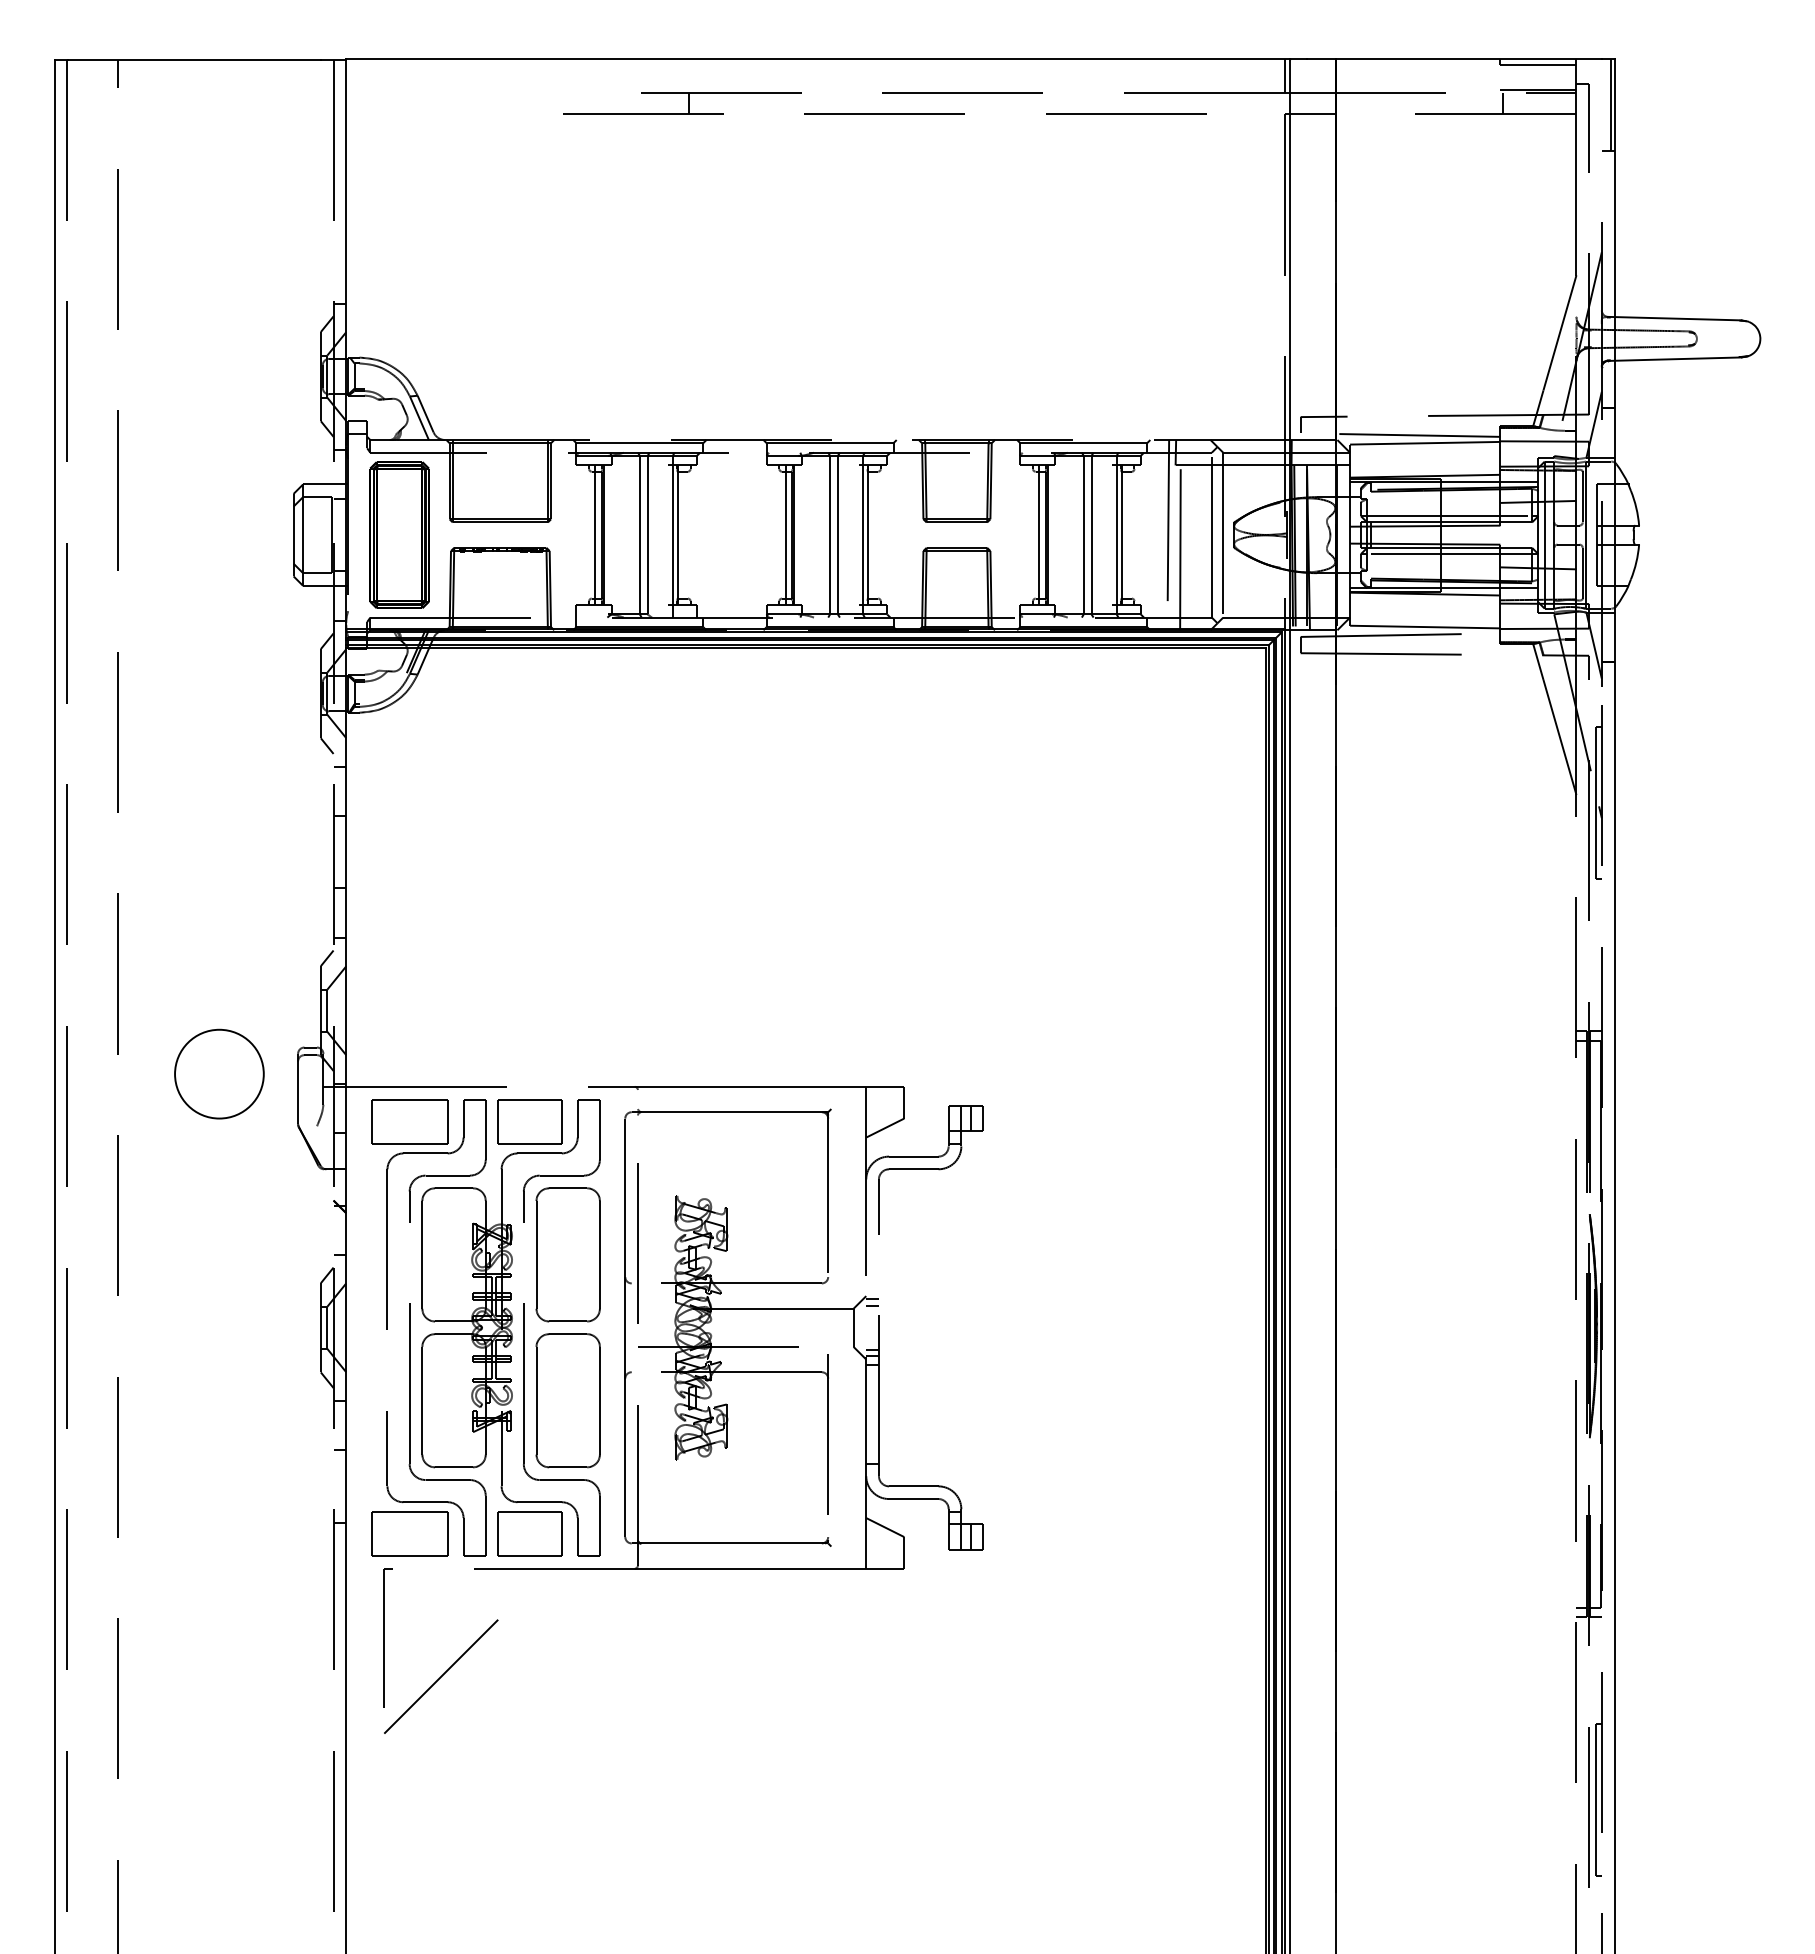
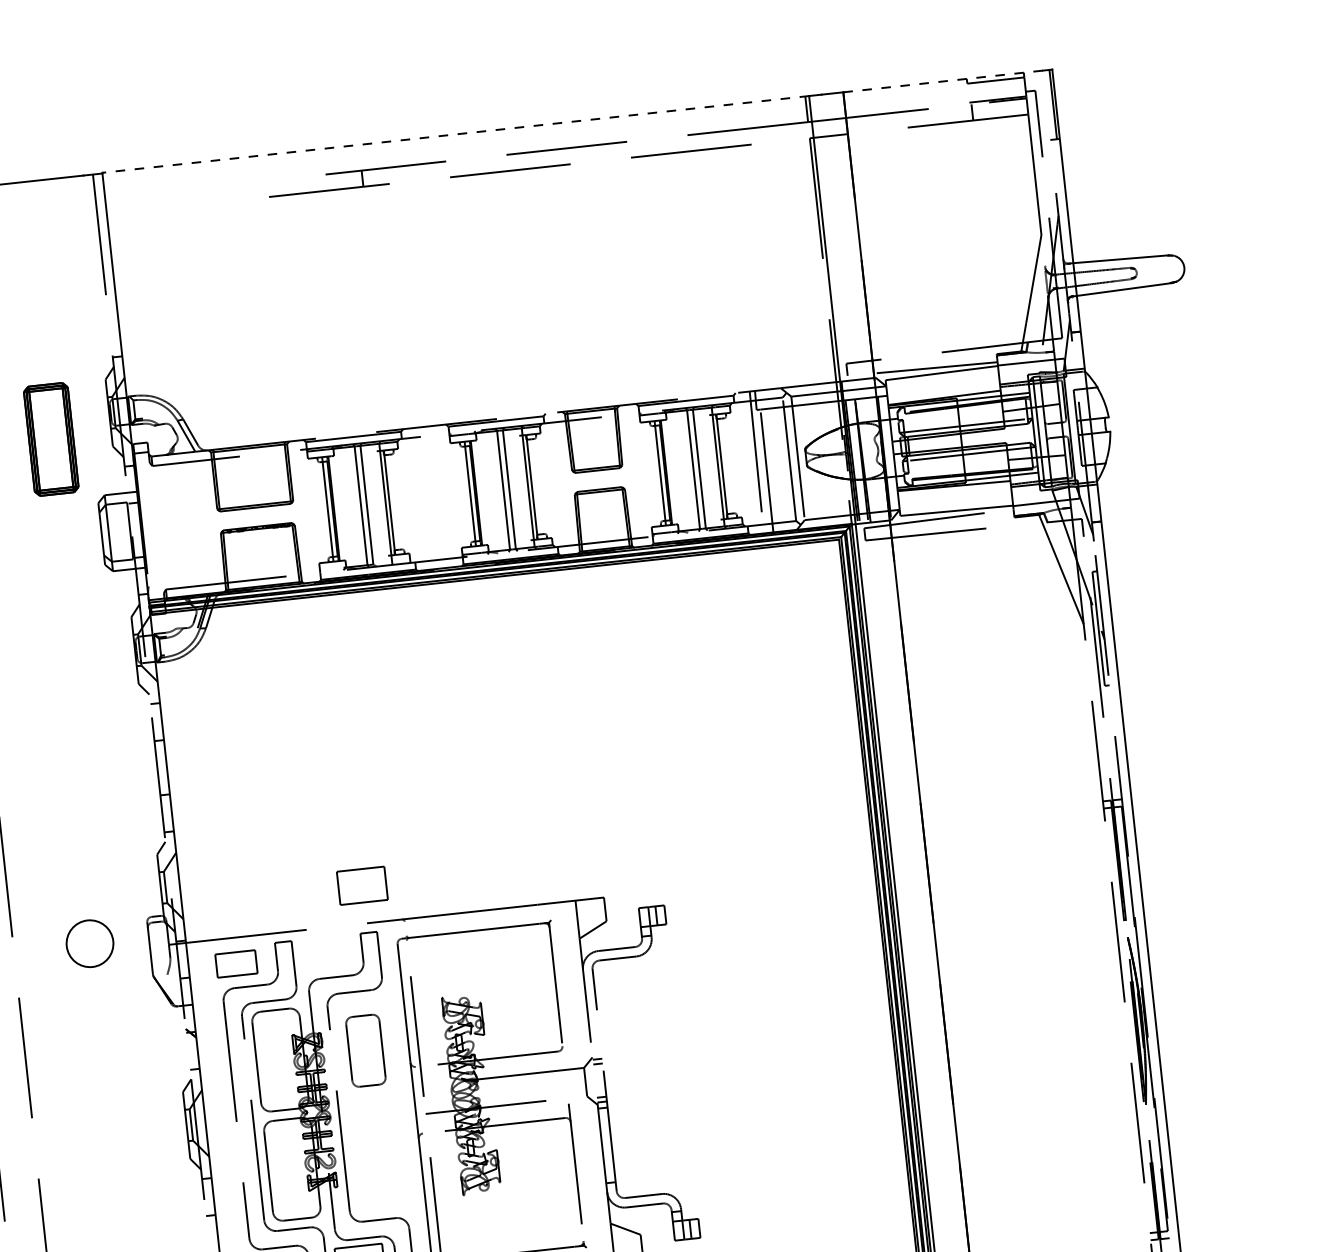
line: (818, 58) -> (456, 134), solid -> dashed
line: (1468, 58) -> (942, 81), solid -> dashed
part: (399, 534) -> (51, 438), moved
circle: (219, 1073) -> (90, 943), size x0.7
part: (409, 1121) -> (236, 963), size x0.7
part: (529, 1121) -> (361, 885), moved
part: (567, 1254) -> (365, 1050), size x0.7
part: (567, 1400) -> (377, 1159), removed

